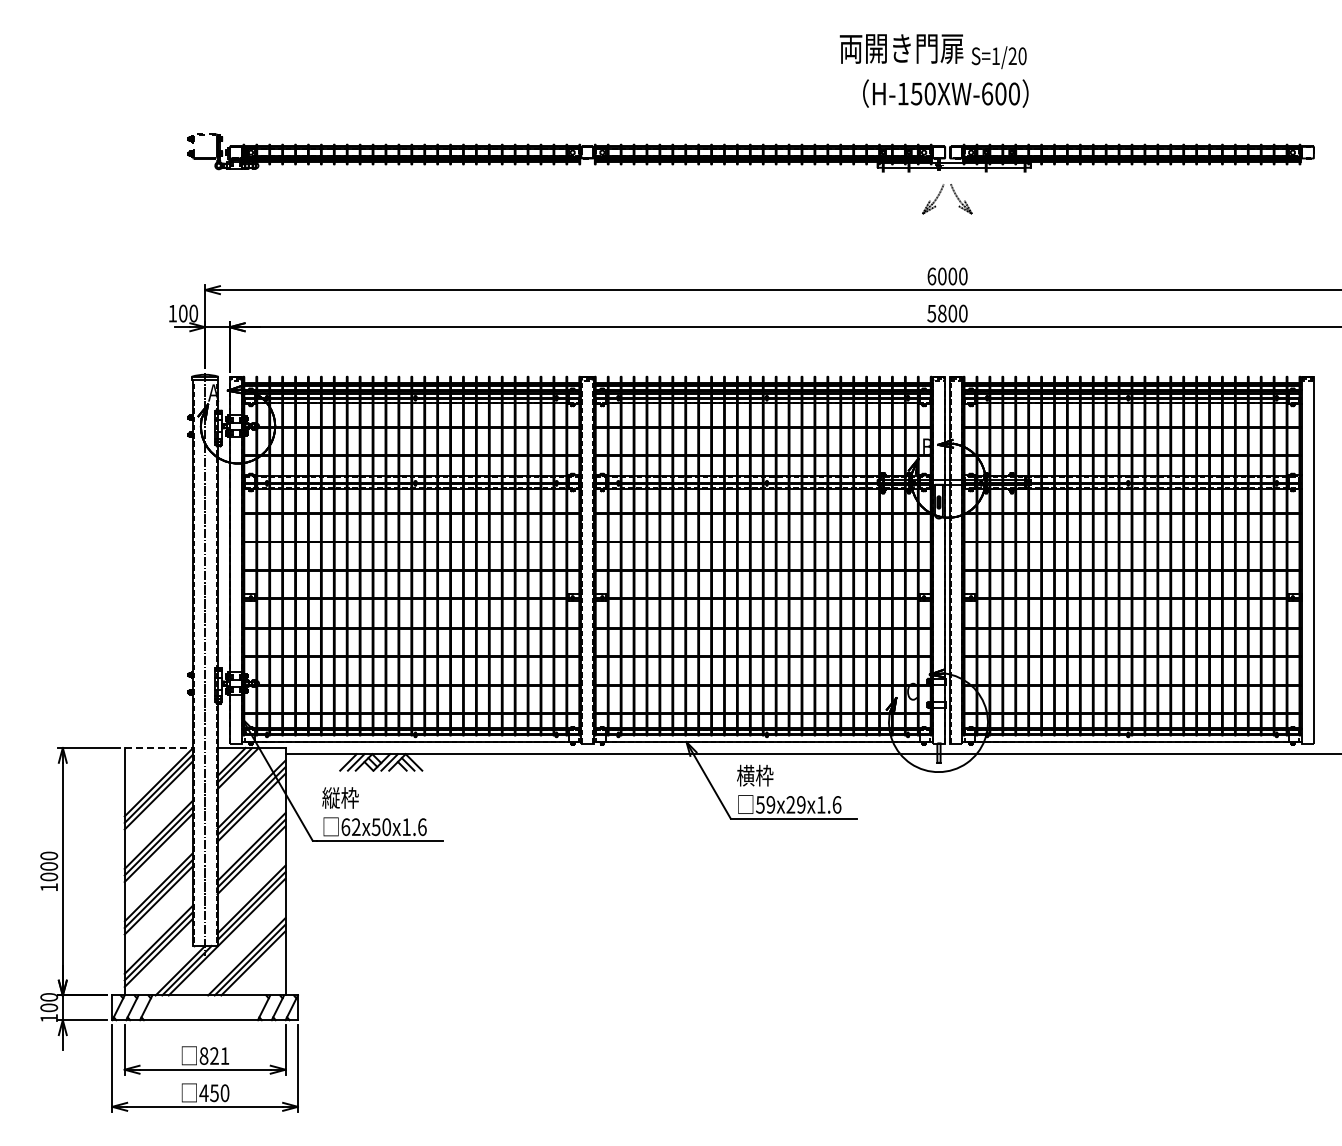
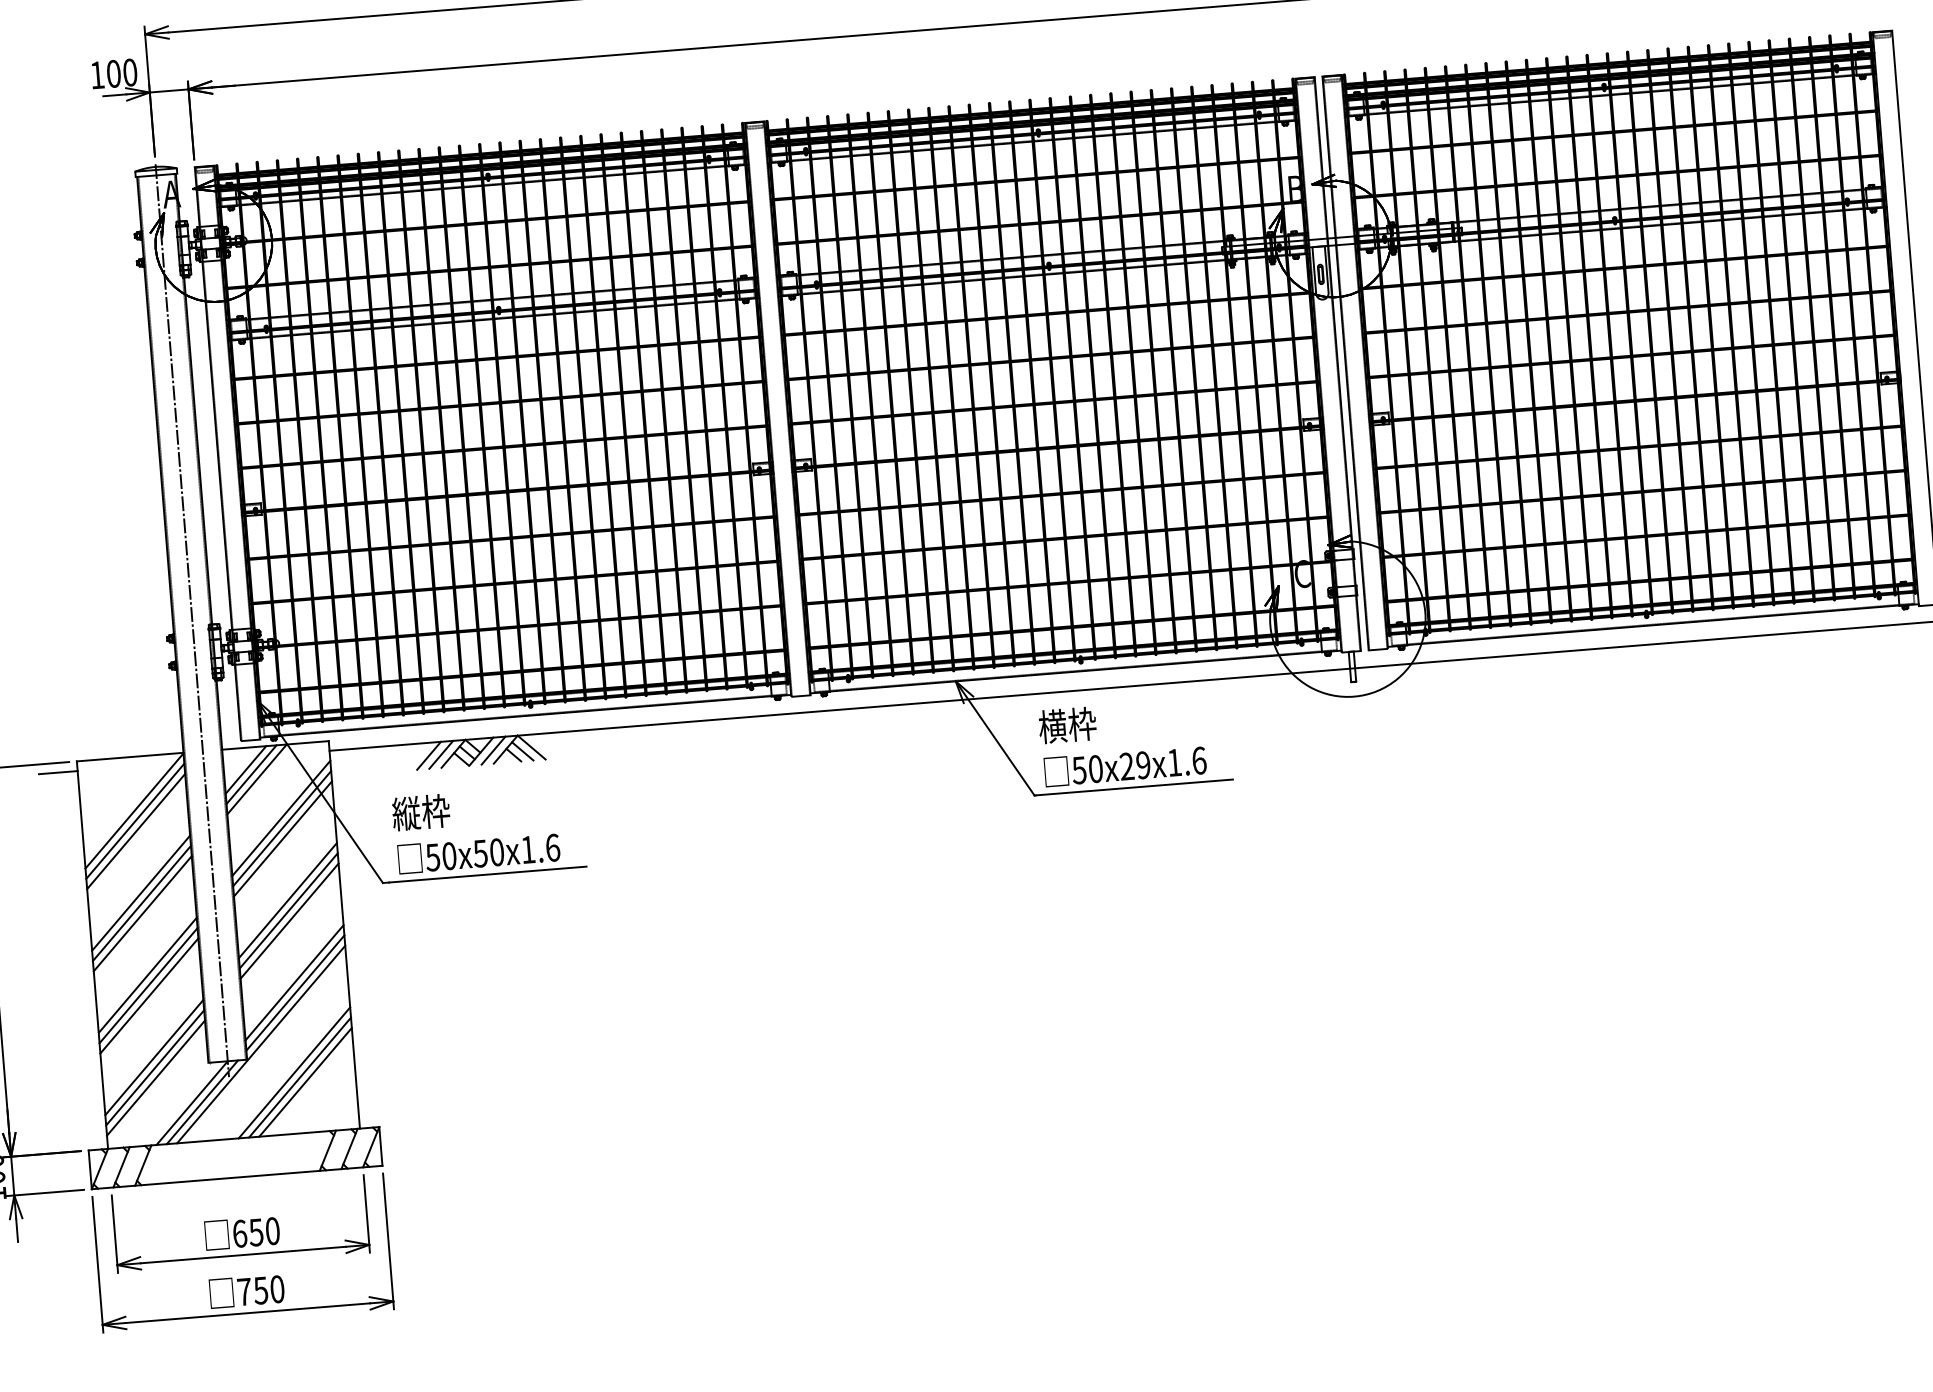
line: (159, 747) -> (131, 756), dashed -> solid
line: (111, 754) -> (57, 773), added
text: (770, 804) -> (1095, 768), 59x29x1.6 -> 50x29x1.6
text: (350, 827) -> (440, 857), 62x50x1.6 -> 50x50x1.6
text: (214, 1055) -> (256, 1231), 821 -> 650
text: (203, 1092) -> (243, 1290), 450 -> 750

